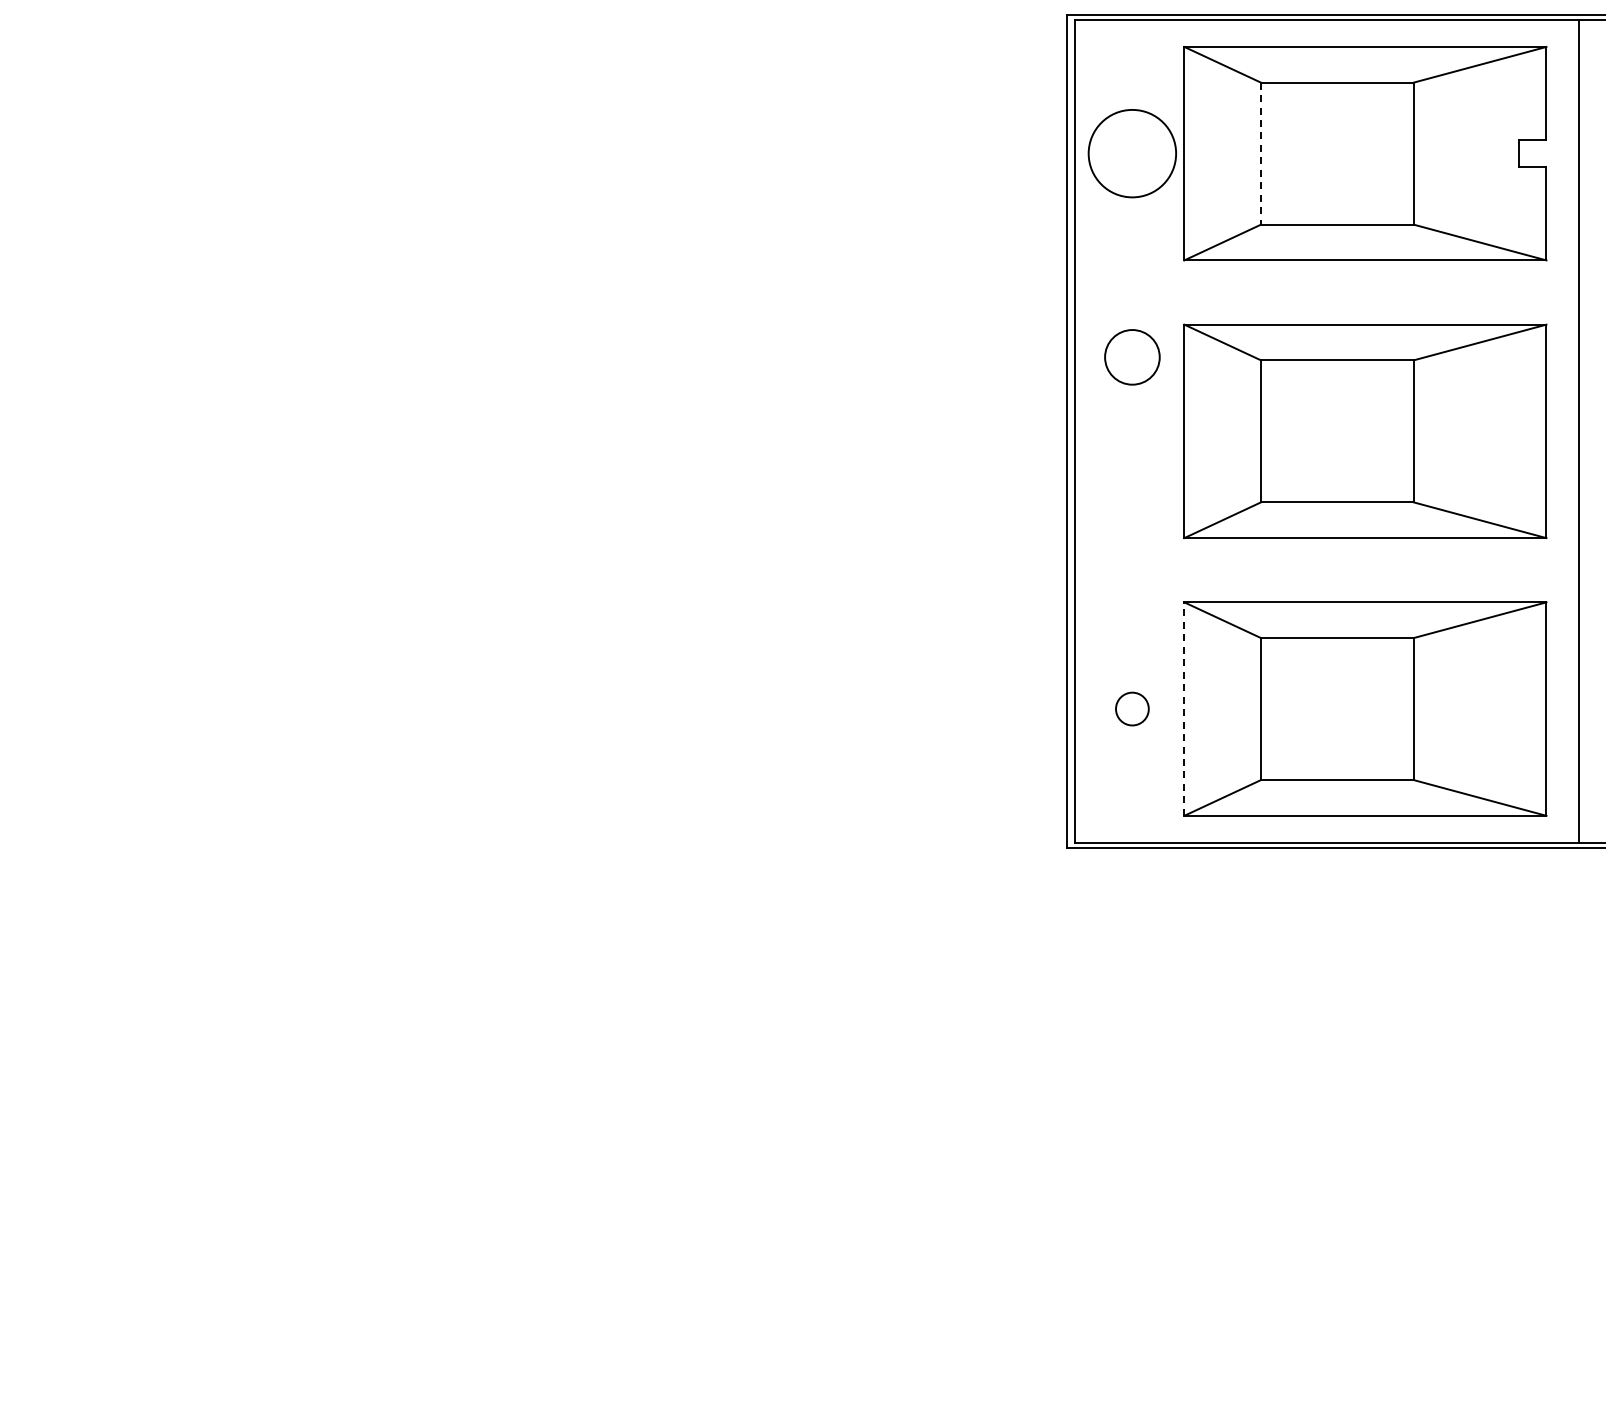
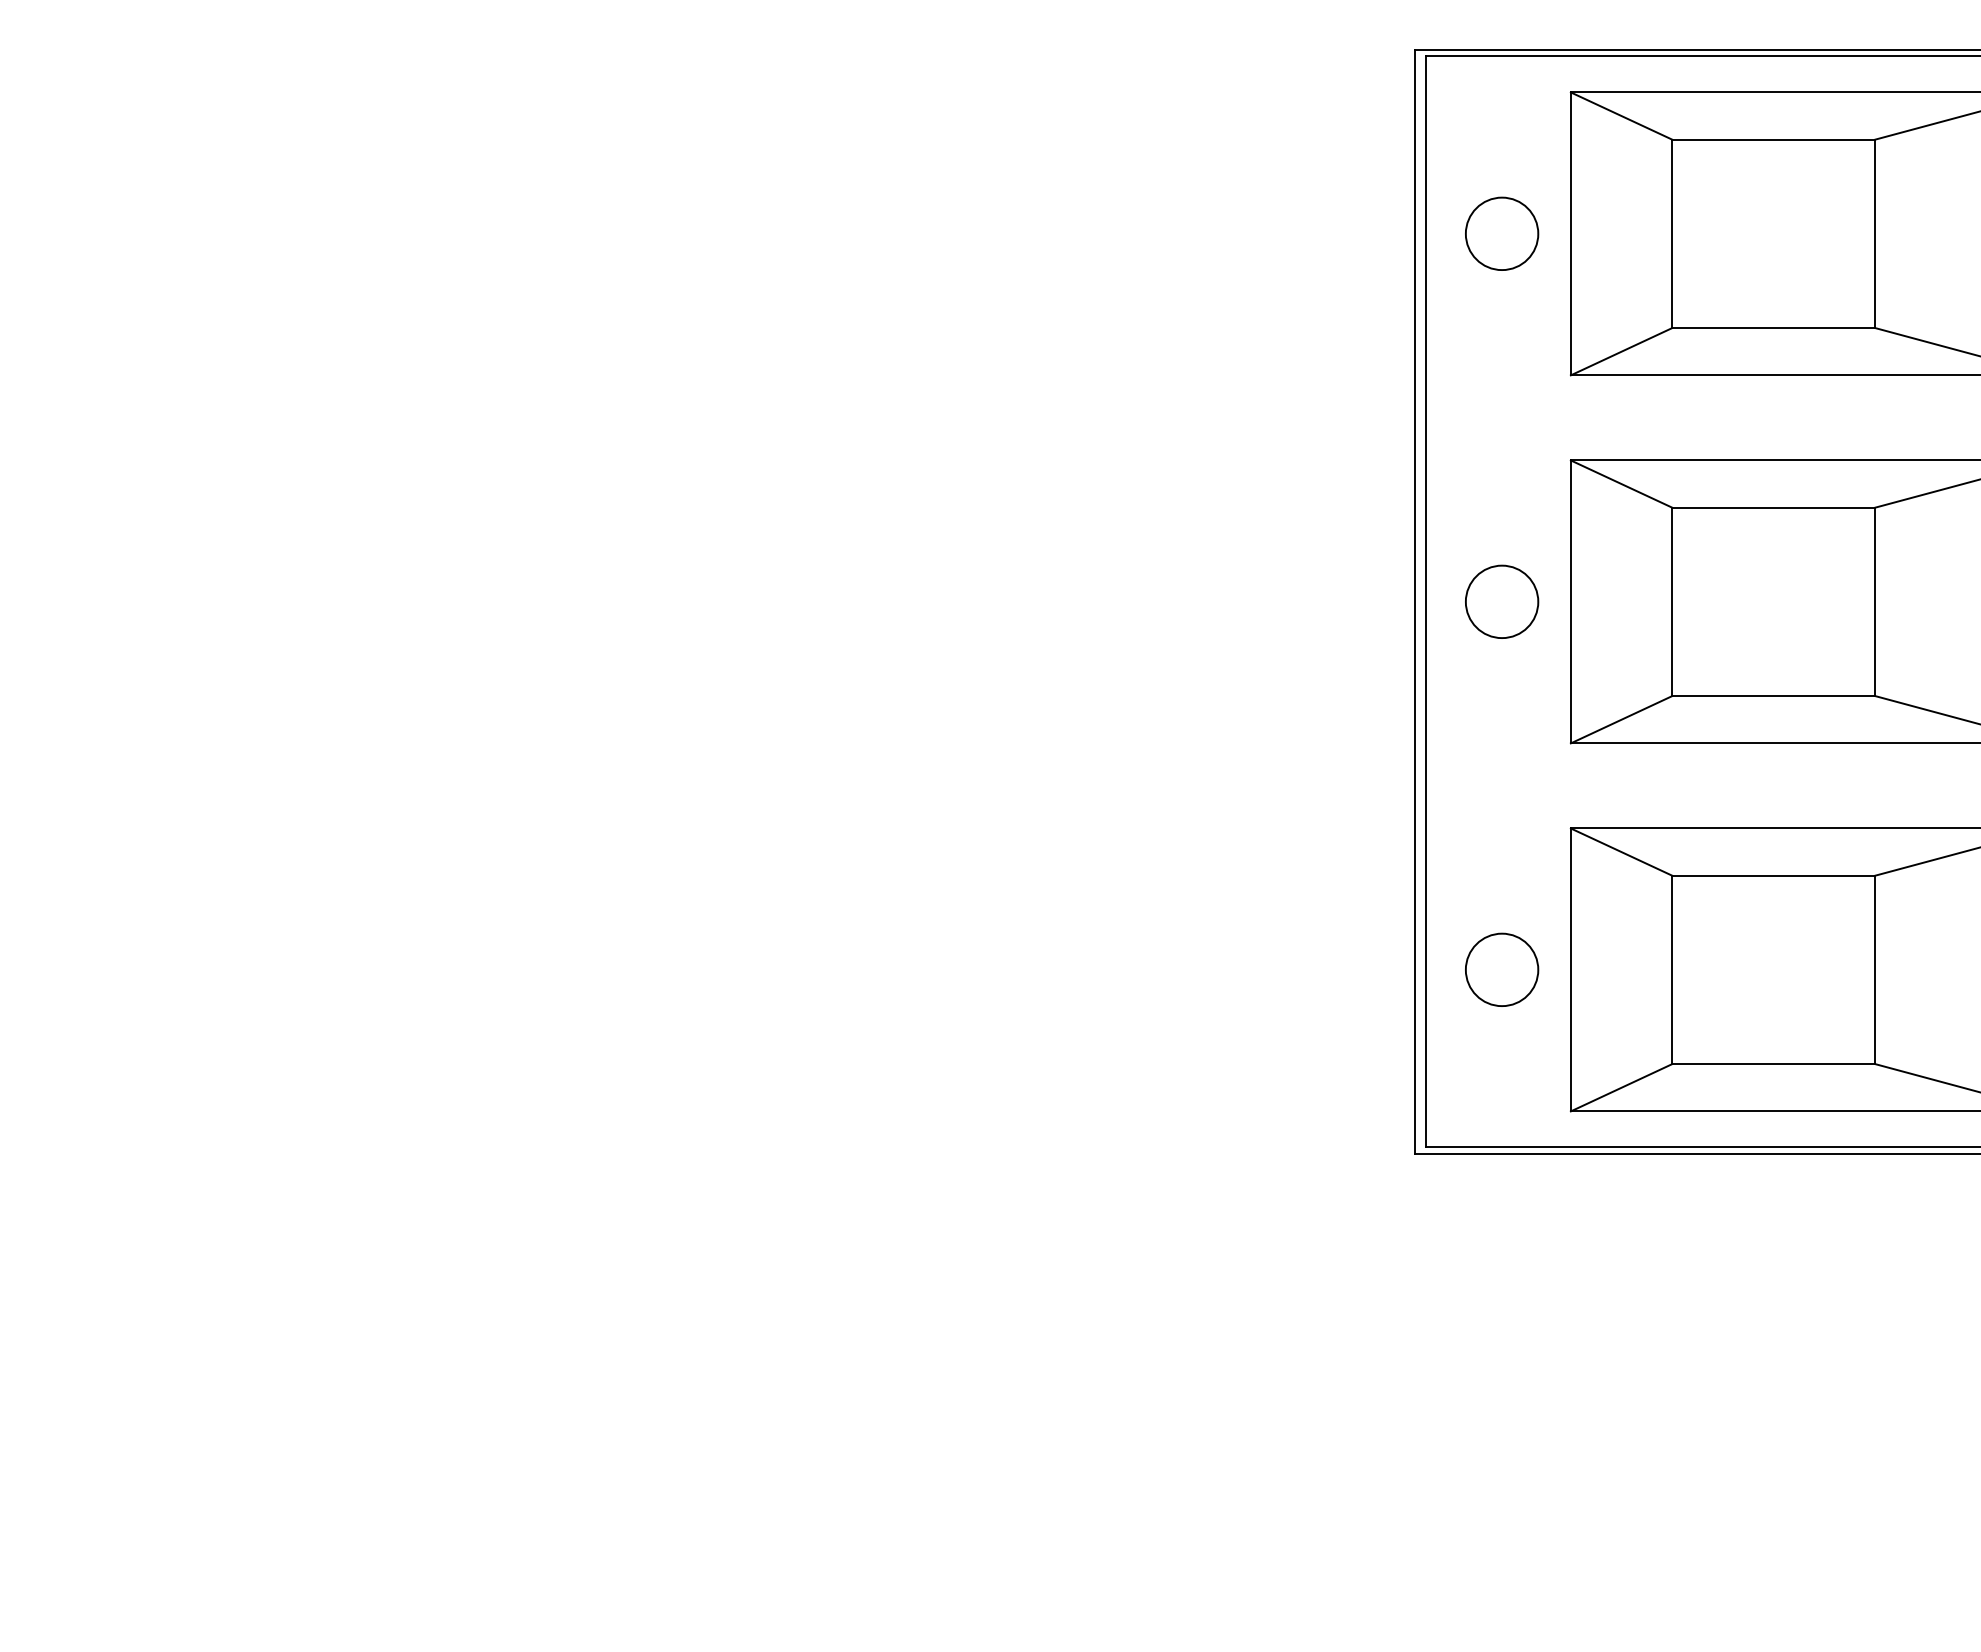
circle: (1132, 153) -> (1502, 233), size x0.62
line: (1260, 154) -> (1671, 234), dashed -> solid
circle: (1132, 357) -> (1502, 602), moved
circle: (1132, 708) -> (1502, 969), size x1.67
line: (1184, 709) -> (1571, 970), dashed -> solid

